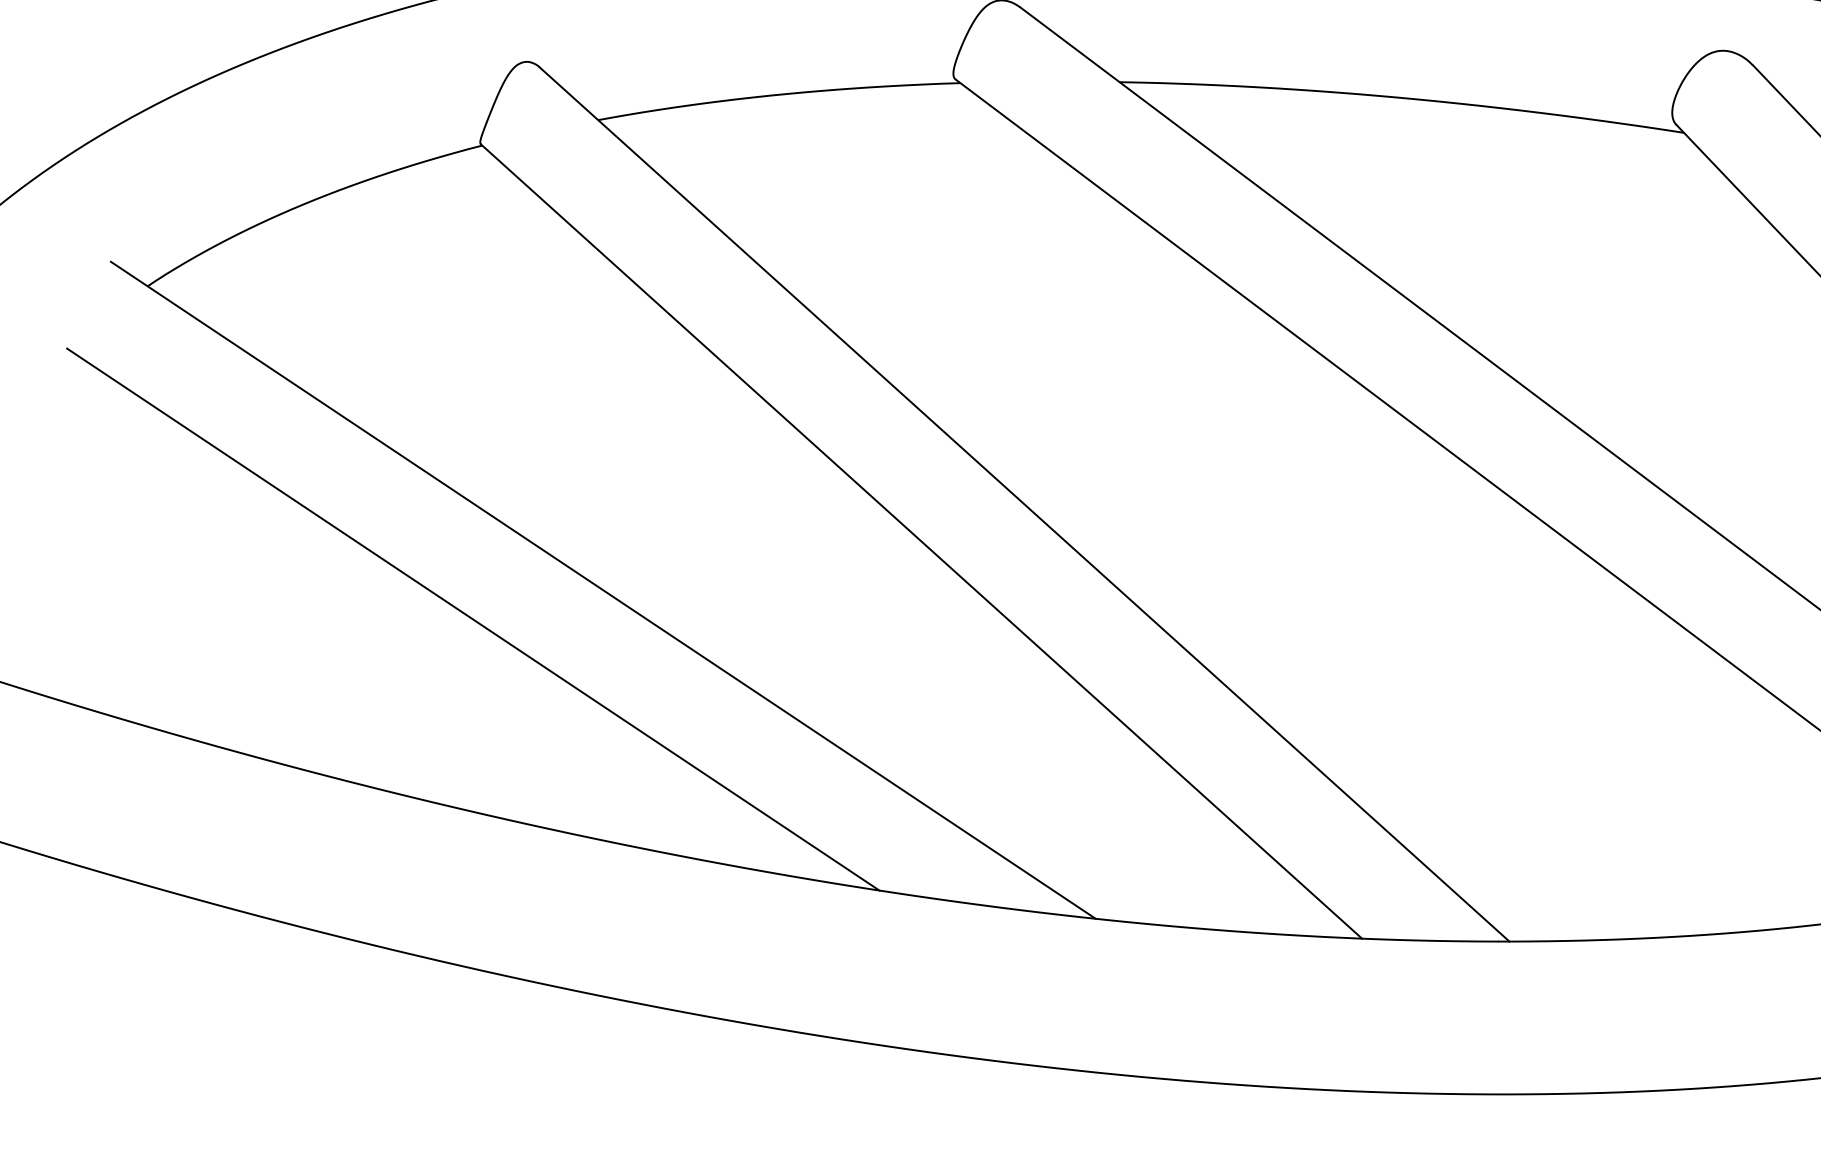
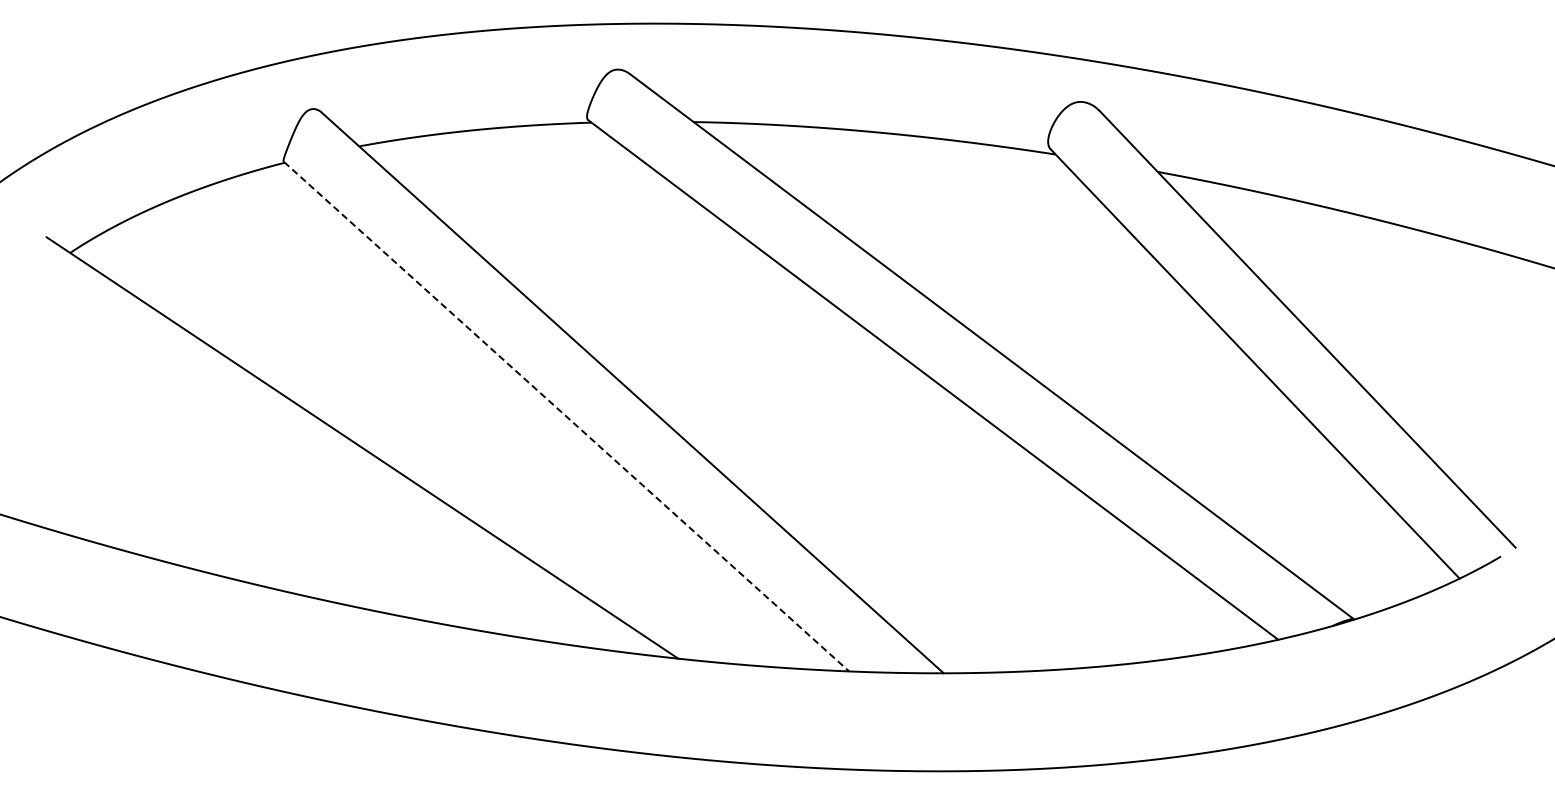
line: (921, 542) -> (566, 417), solid -> dashed
line: (472, 619) -> (278, 466), removed

